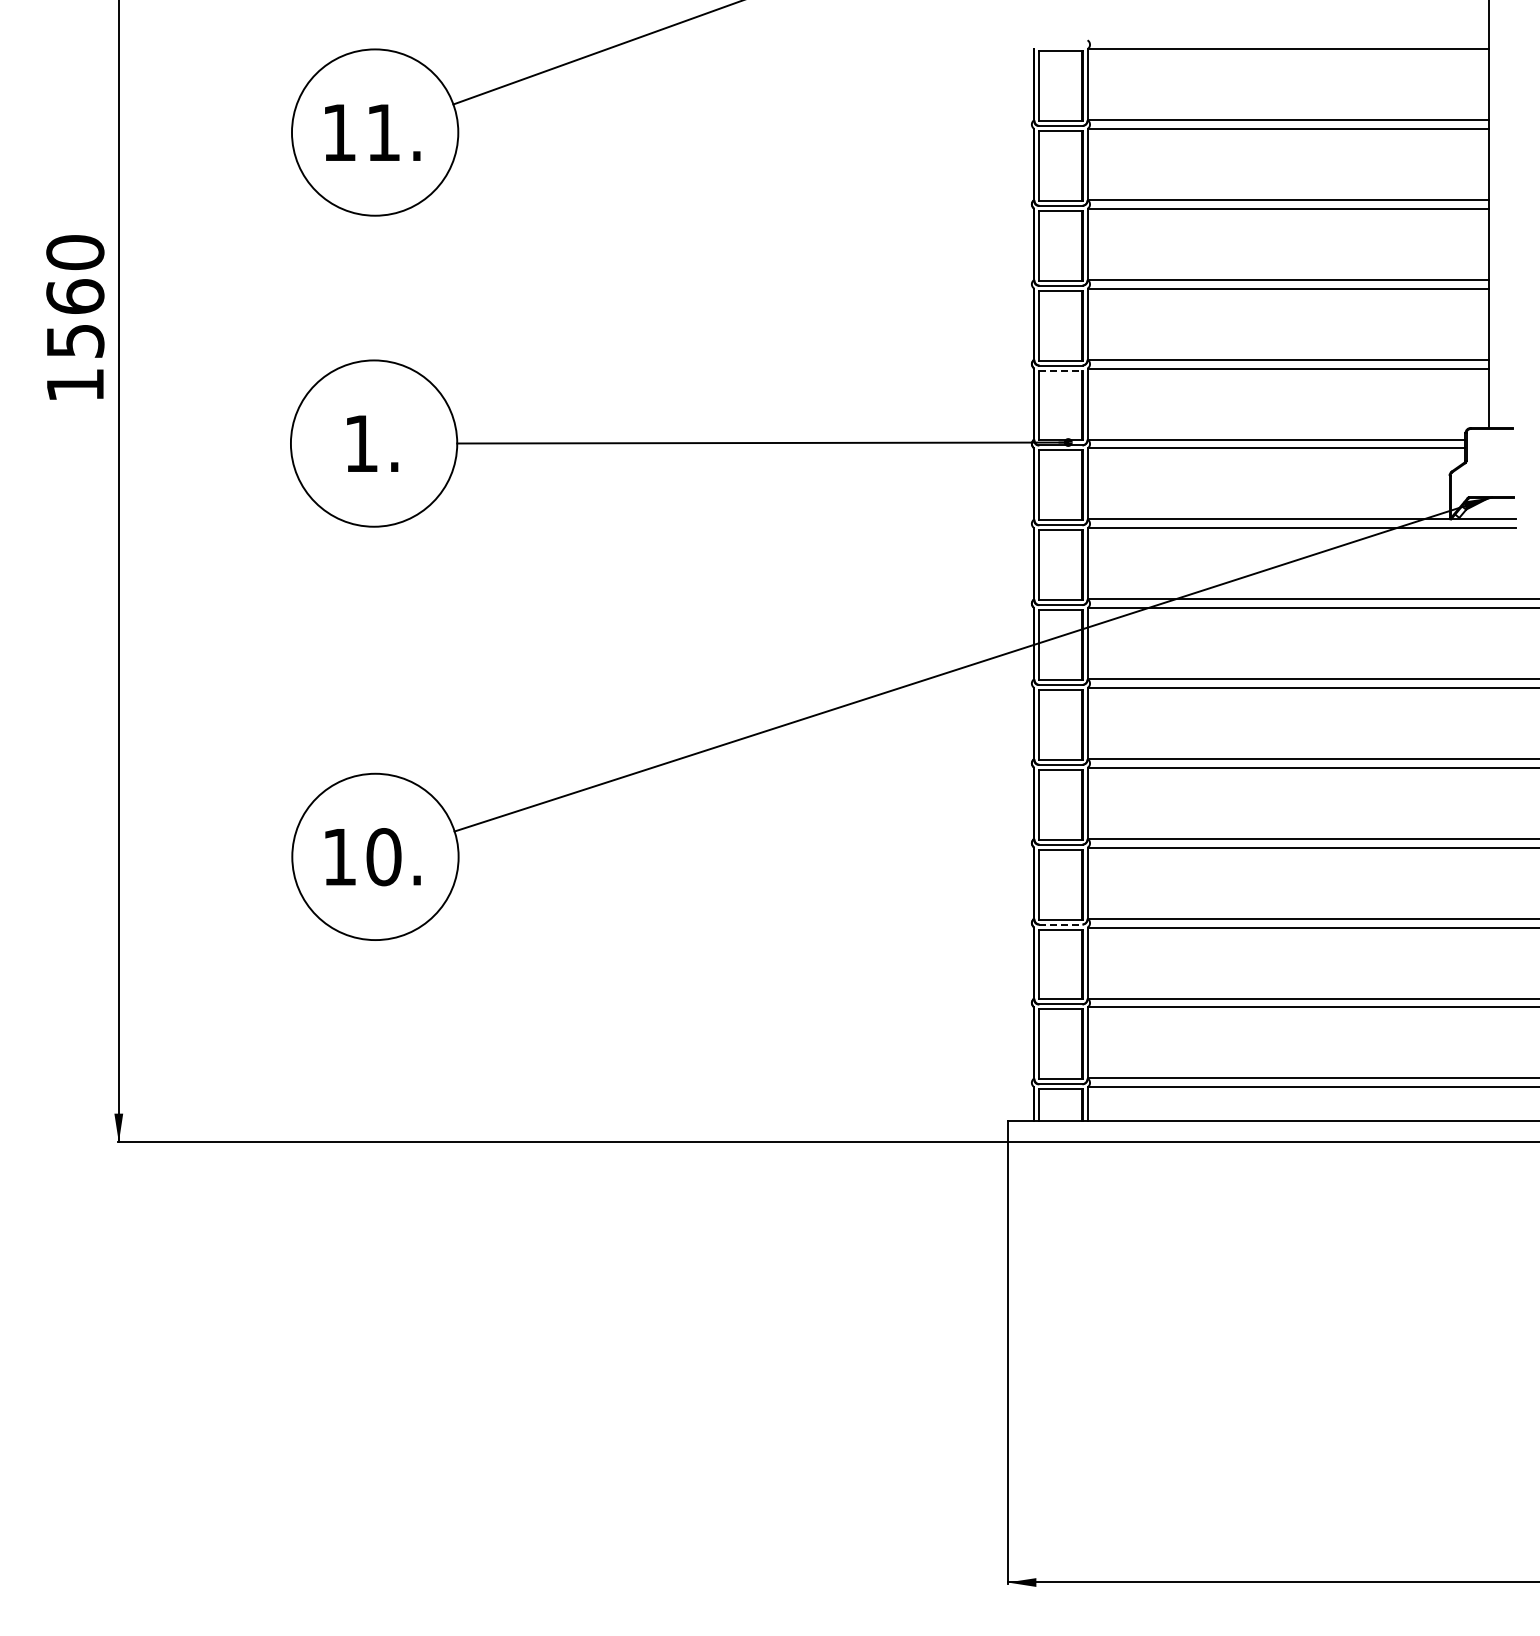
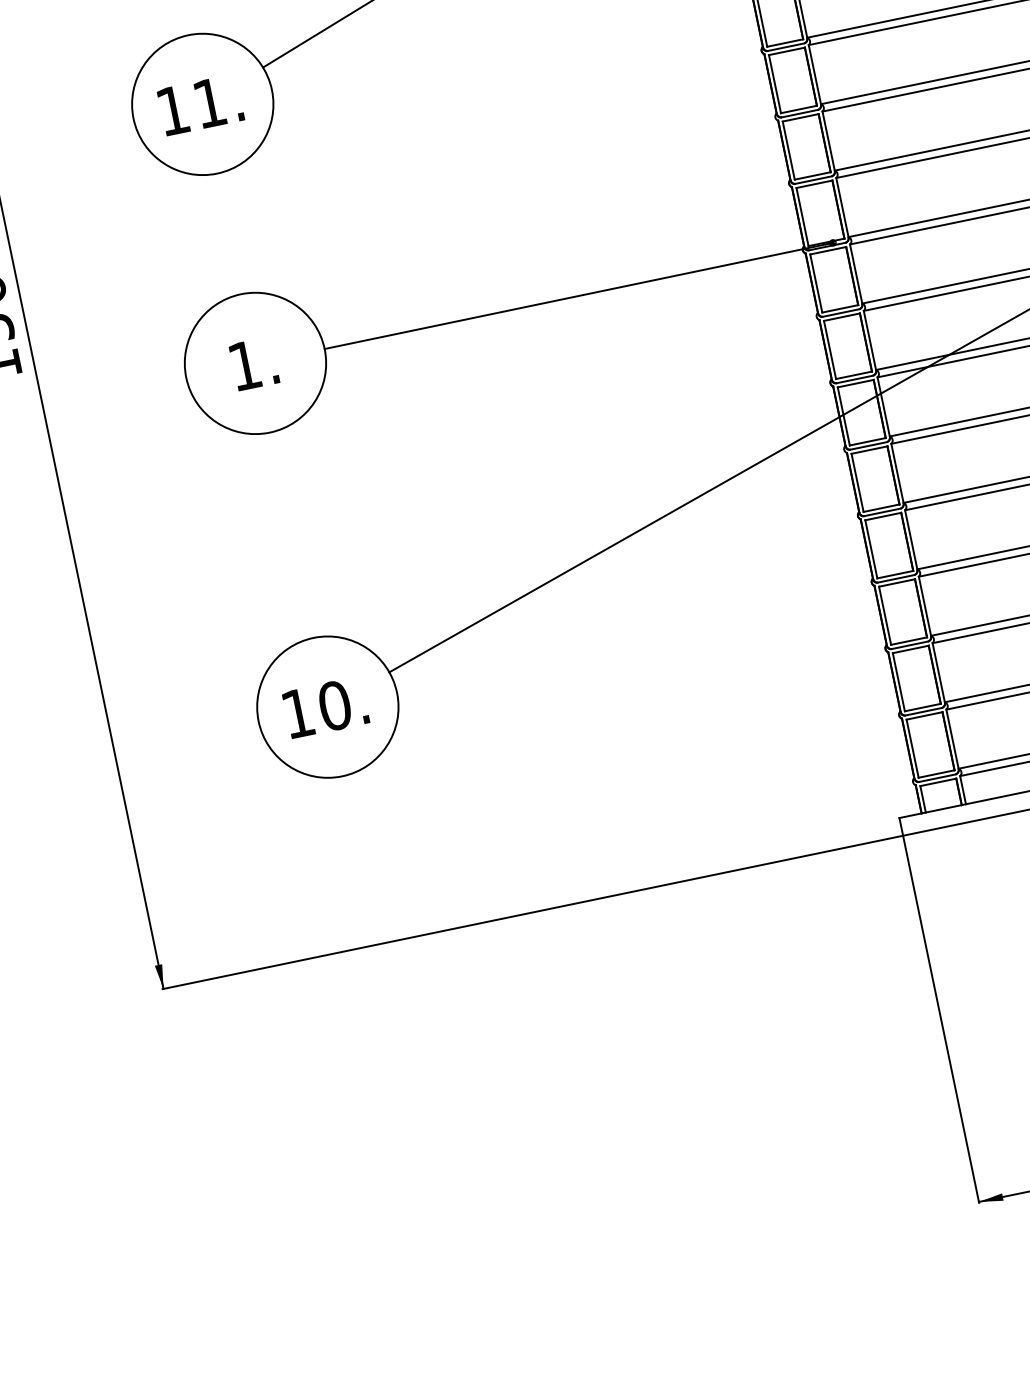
line: (1060, 370) -> (814, 184), dashed -> solid
line: (1060, 924) -> (909, 645), dashed -> solid

